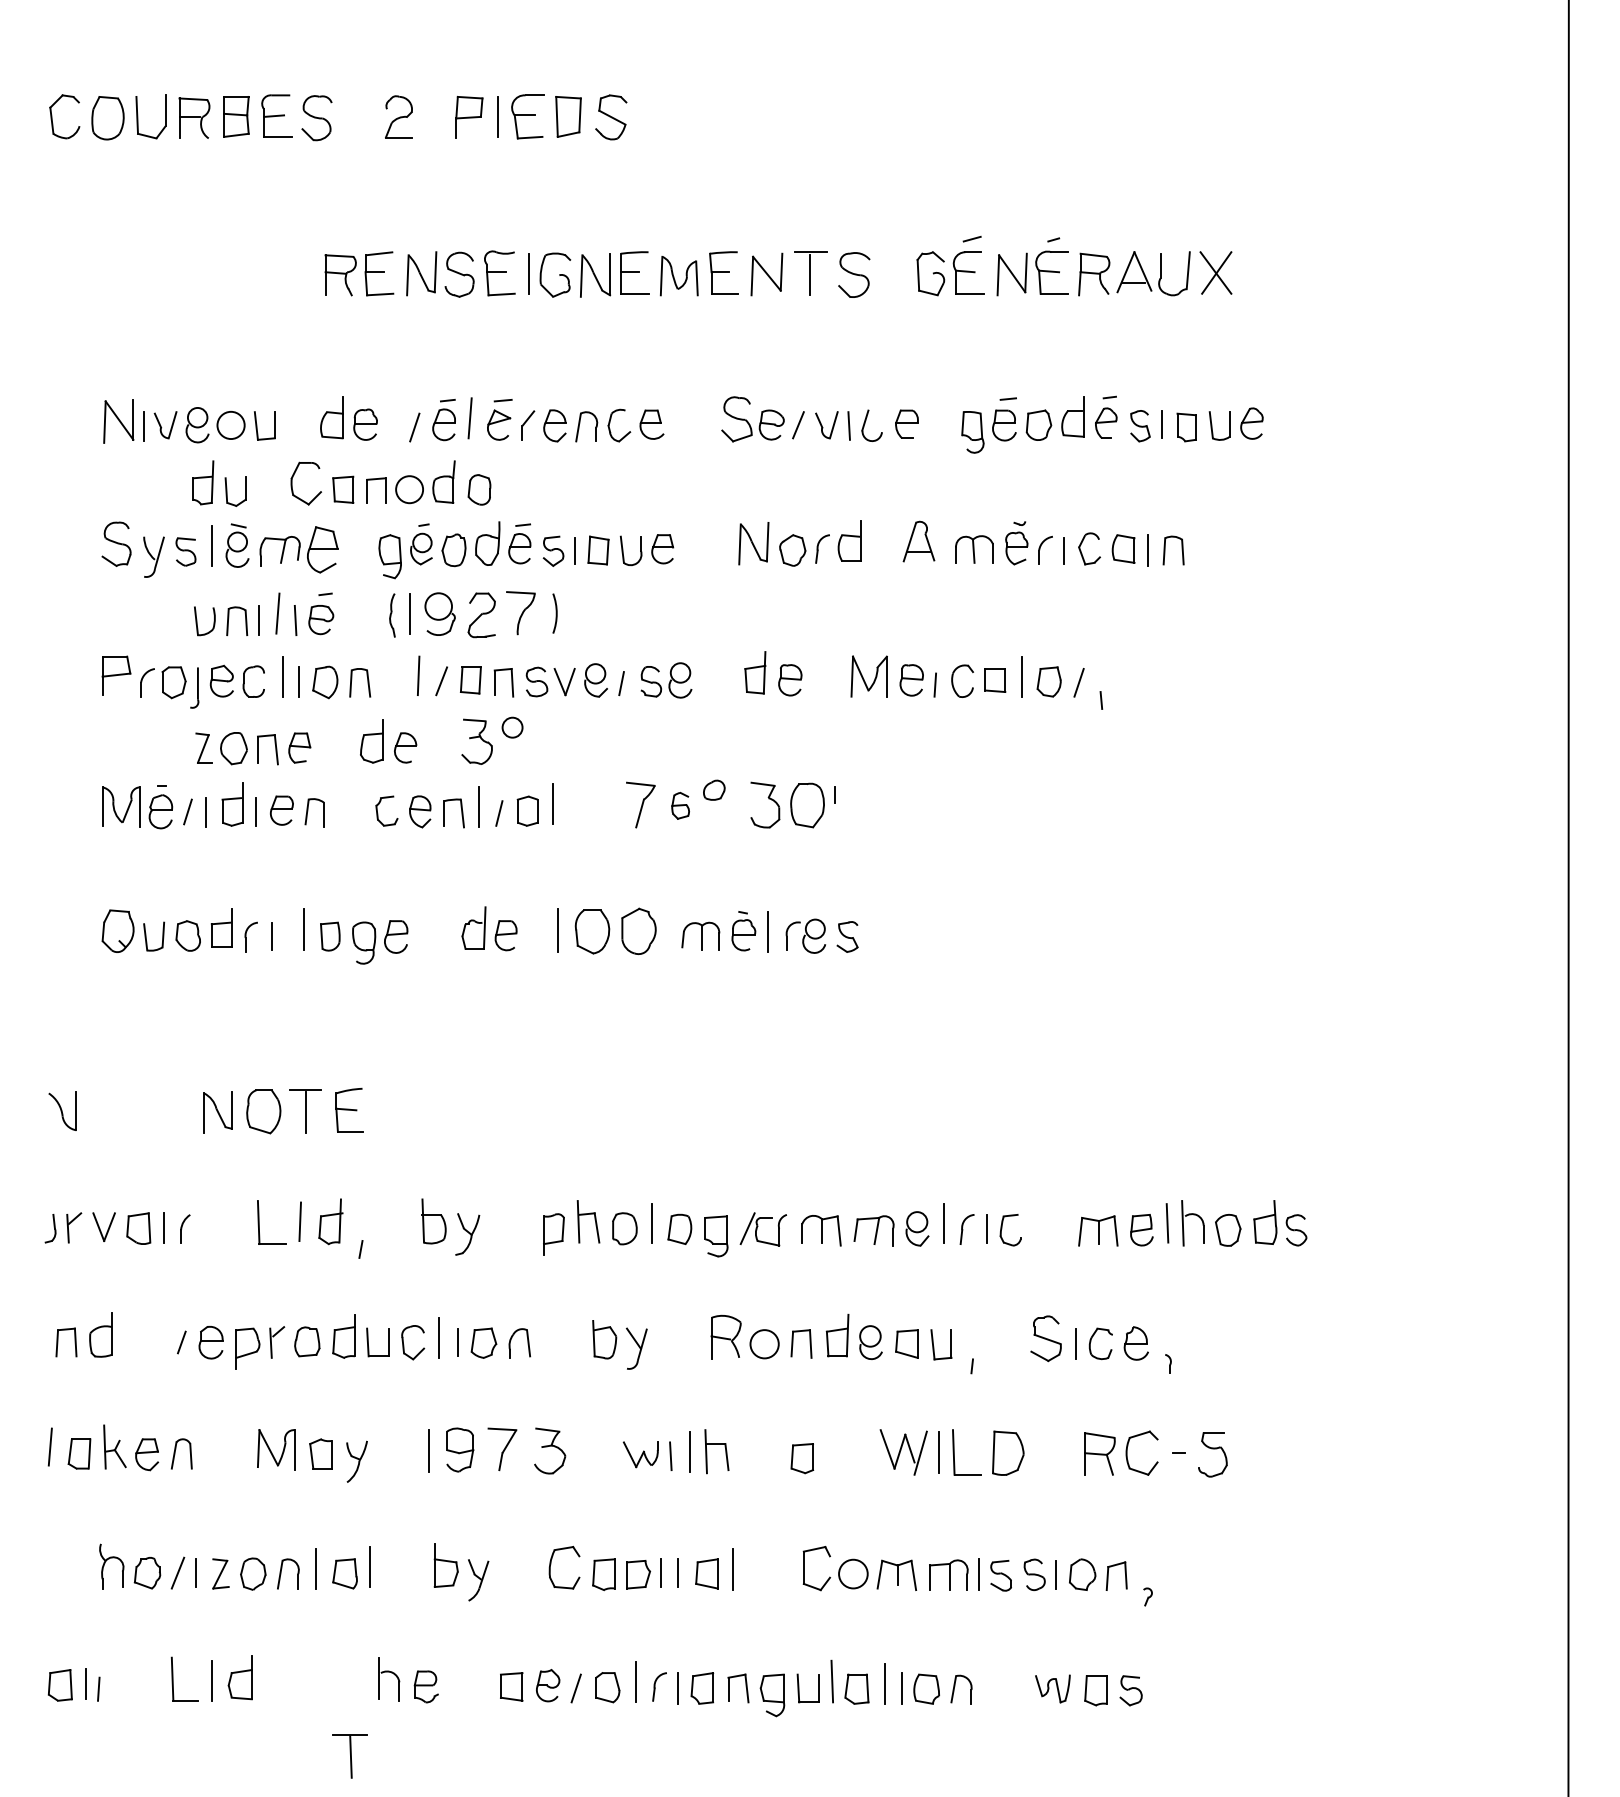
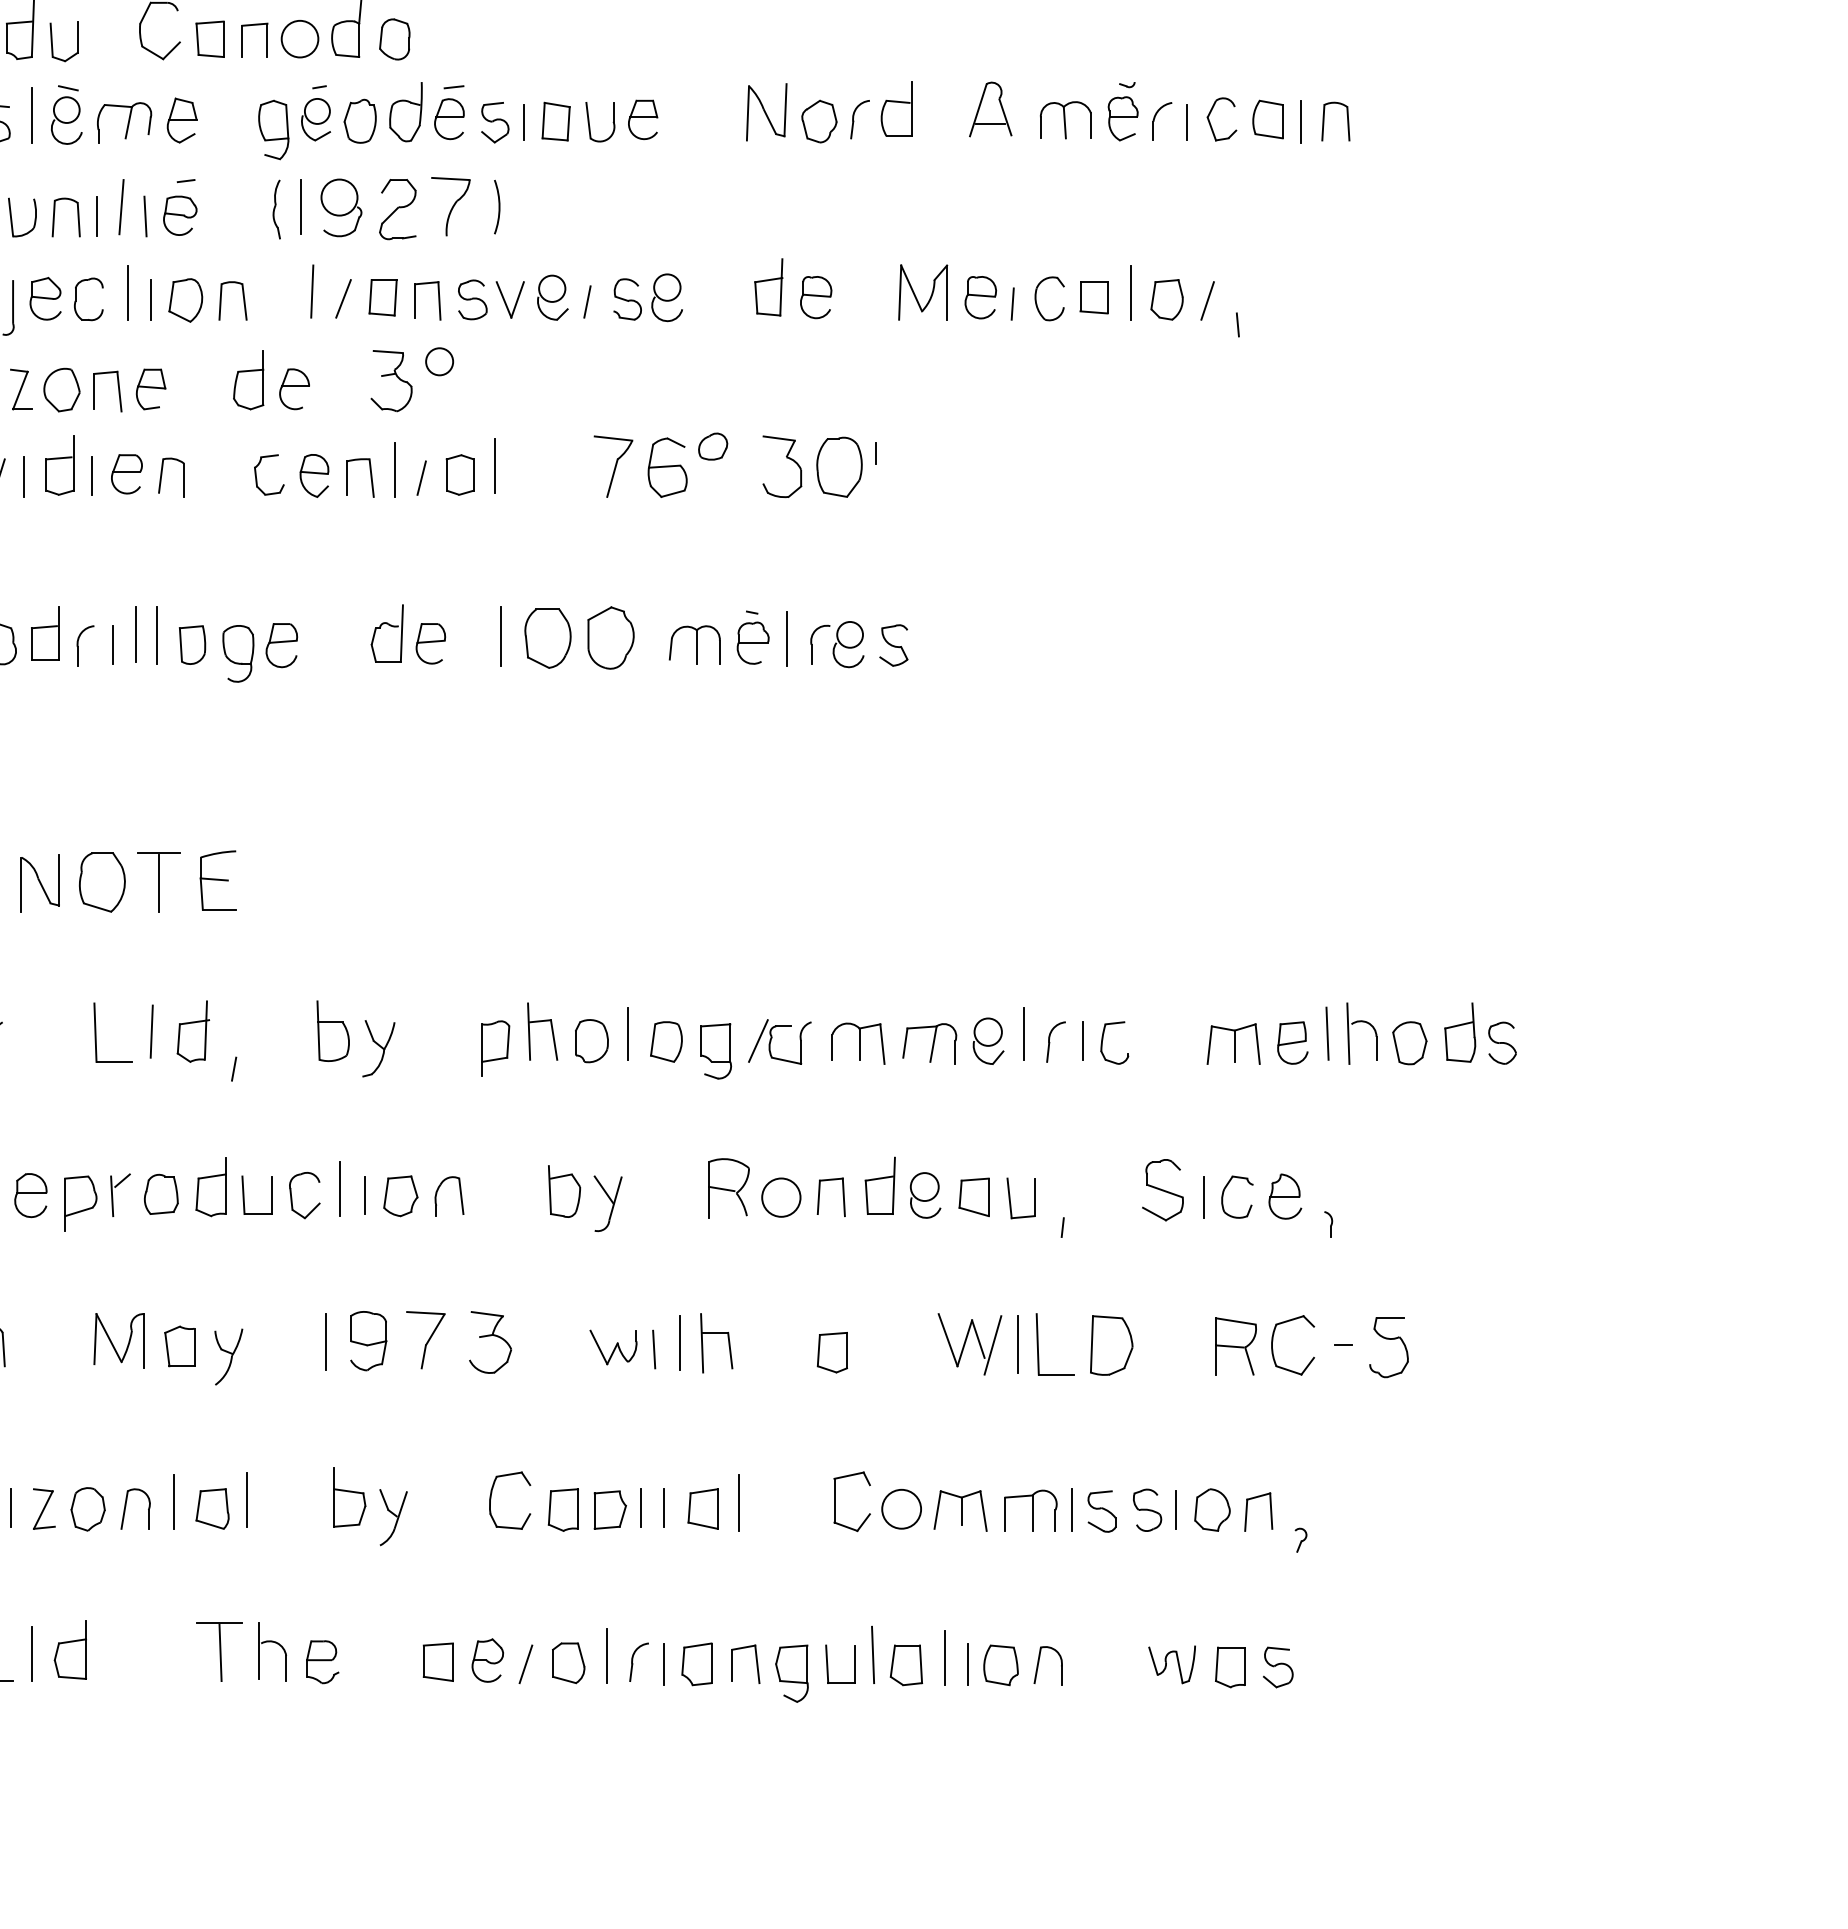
part: (322, 549) -> (181, 120), size x0.71
part: (680, 805) -> (667, 467), size x1.67
line: (288, 928) -> (135, 634), added
part: (349, 1756) -> (218, 1652), moved

